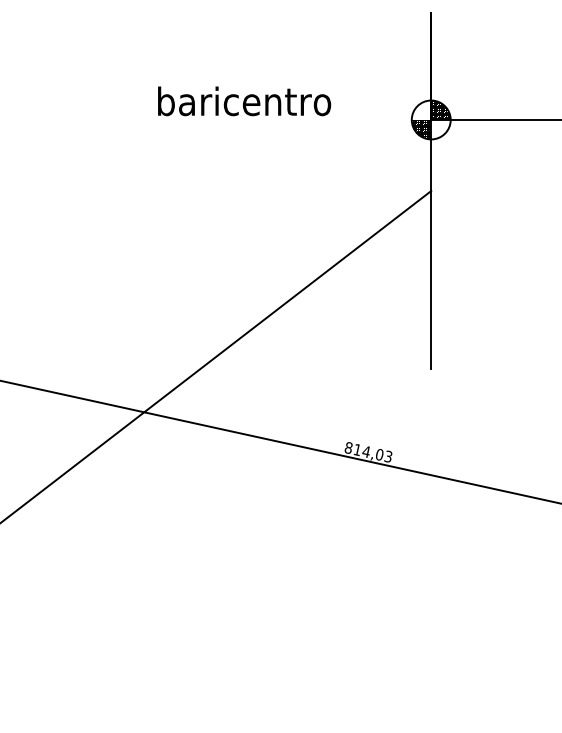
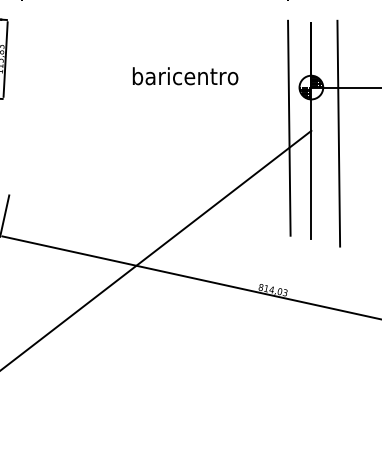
text: (244, 101) -> (185, 76), moved
line: (395, 185) -> (289, 127), added
line: (475, 195) -> (338, 133), added

